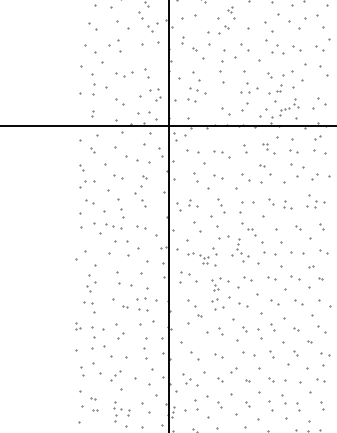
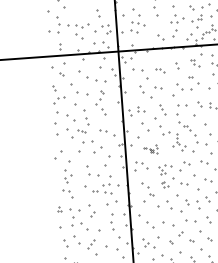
part: (124, 74) -> (82, 25), moved
part: (221, 154) -> (159, 70), size x0.7
part: (118, 176) -> (82, 92), size x1.6
part: (89, 201) -> (61, 113), size x1.6
part: (113, 226) -> (81, 131), size x0.6
part: (202, 256) -> (150, 149), size x0.6
part: (217, 304) -> (164, 184), size x0.6
part: (220, 331) -> (168, 205), size x1.6
part: (218, 355) -> (168, 223), size x1.6

